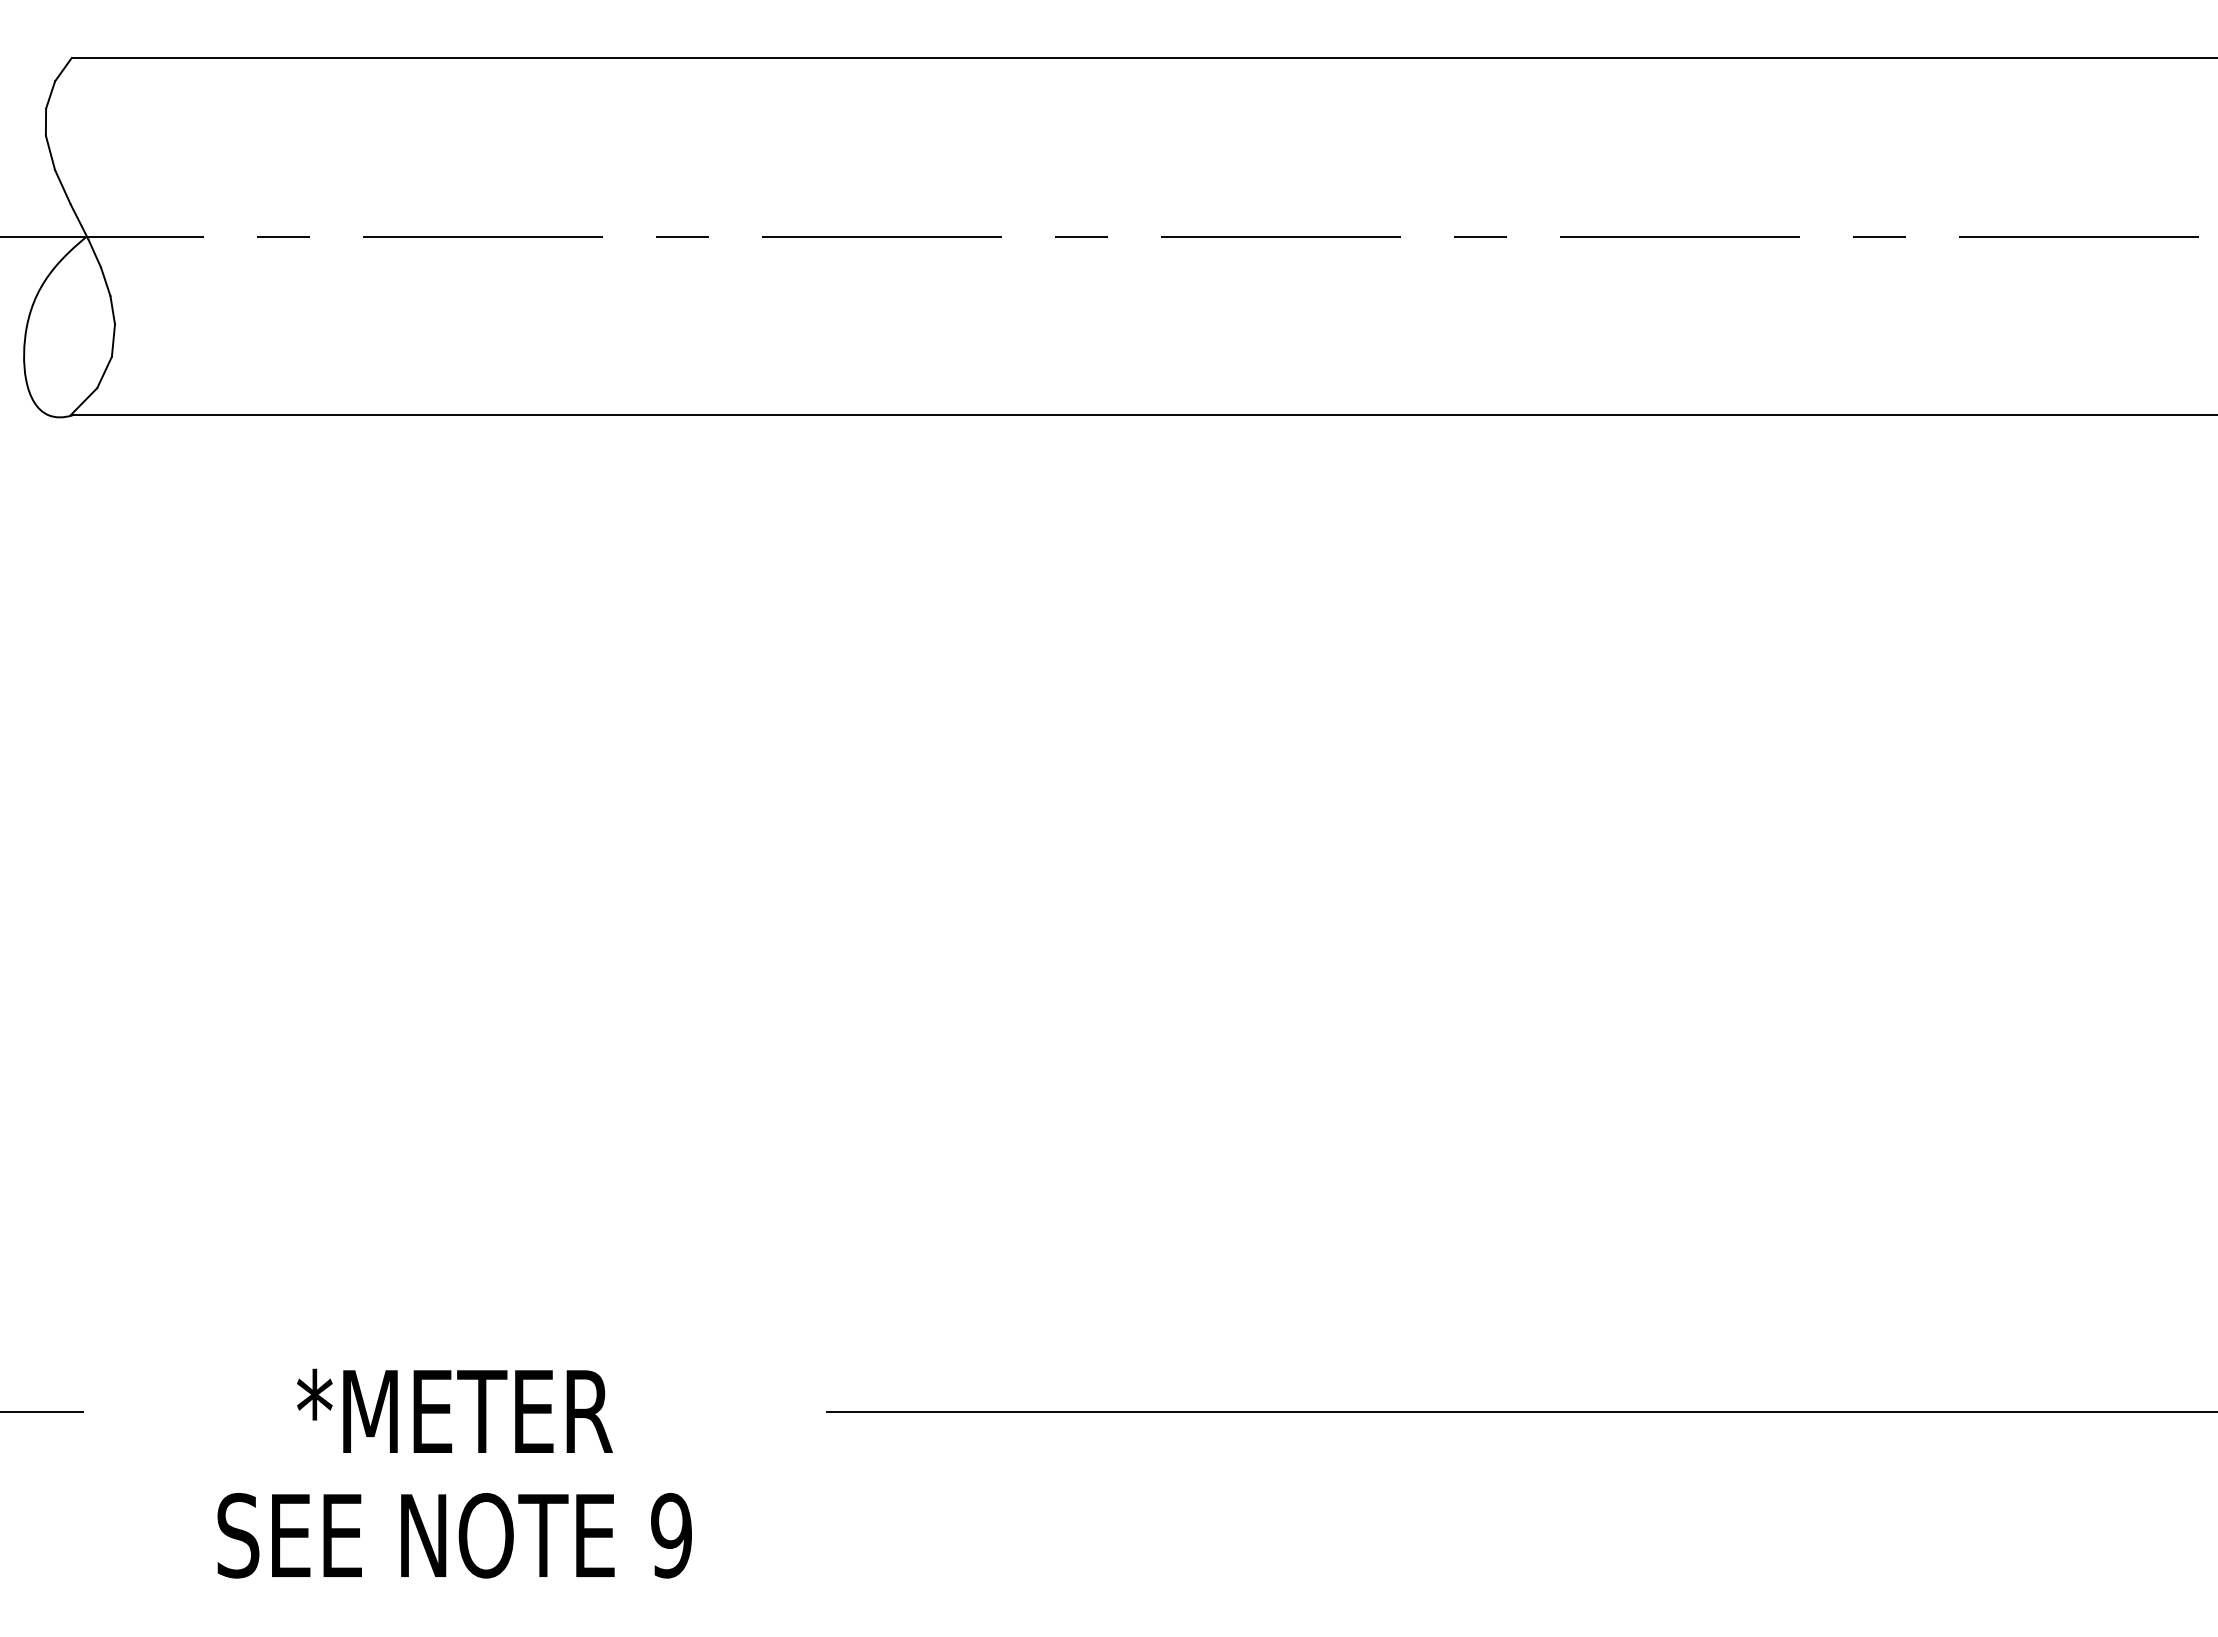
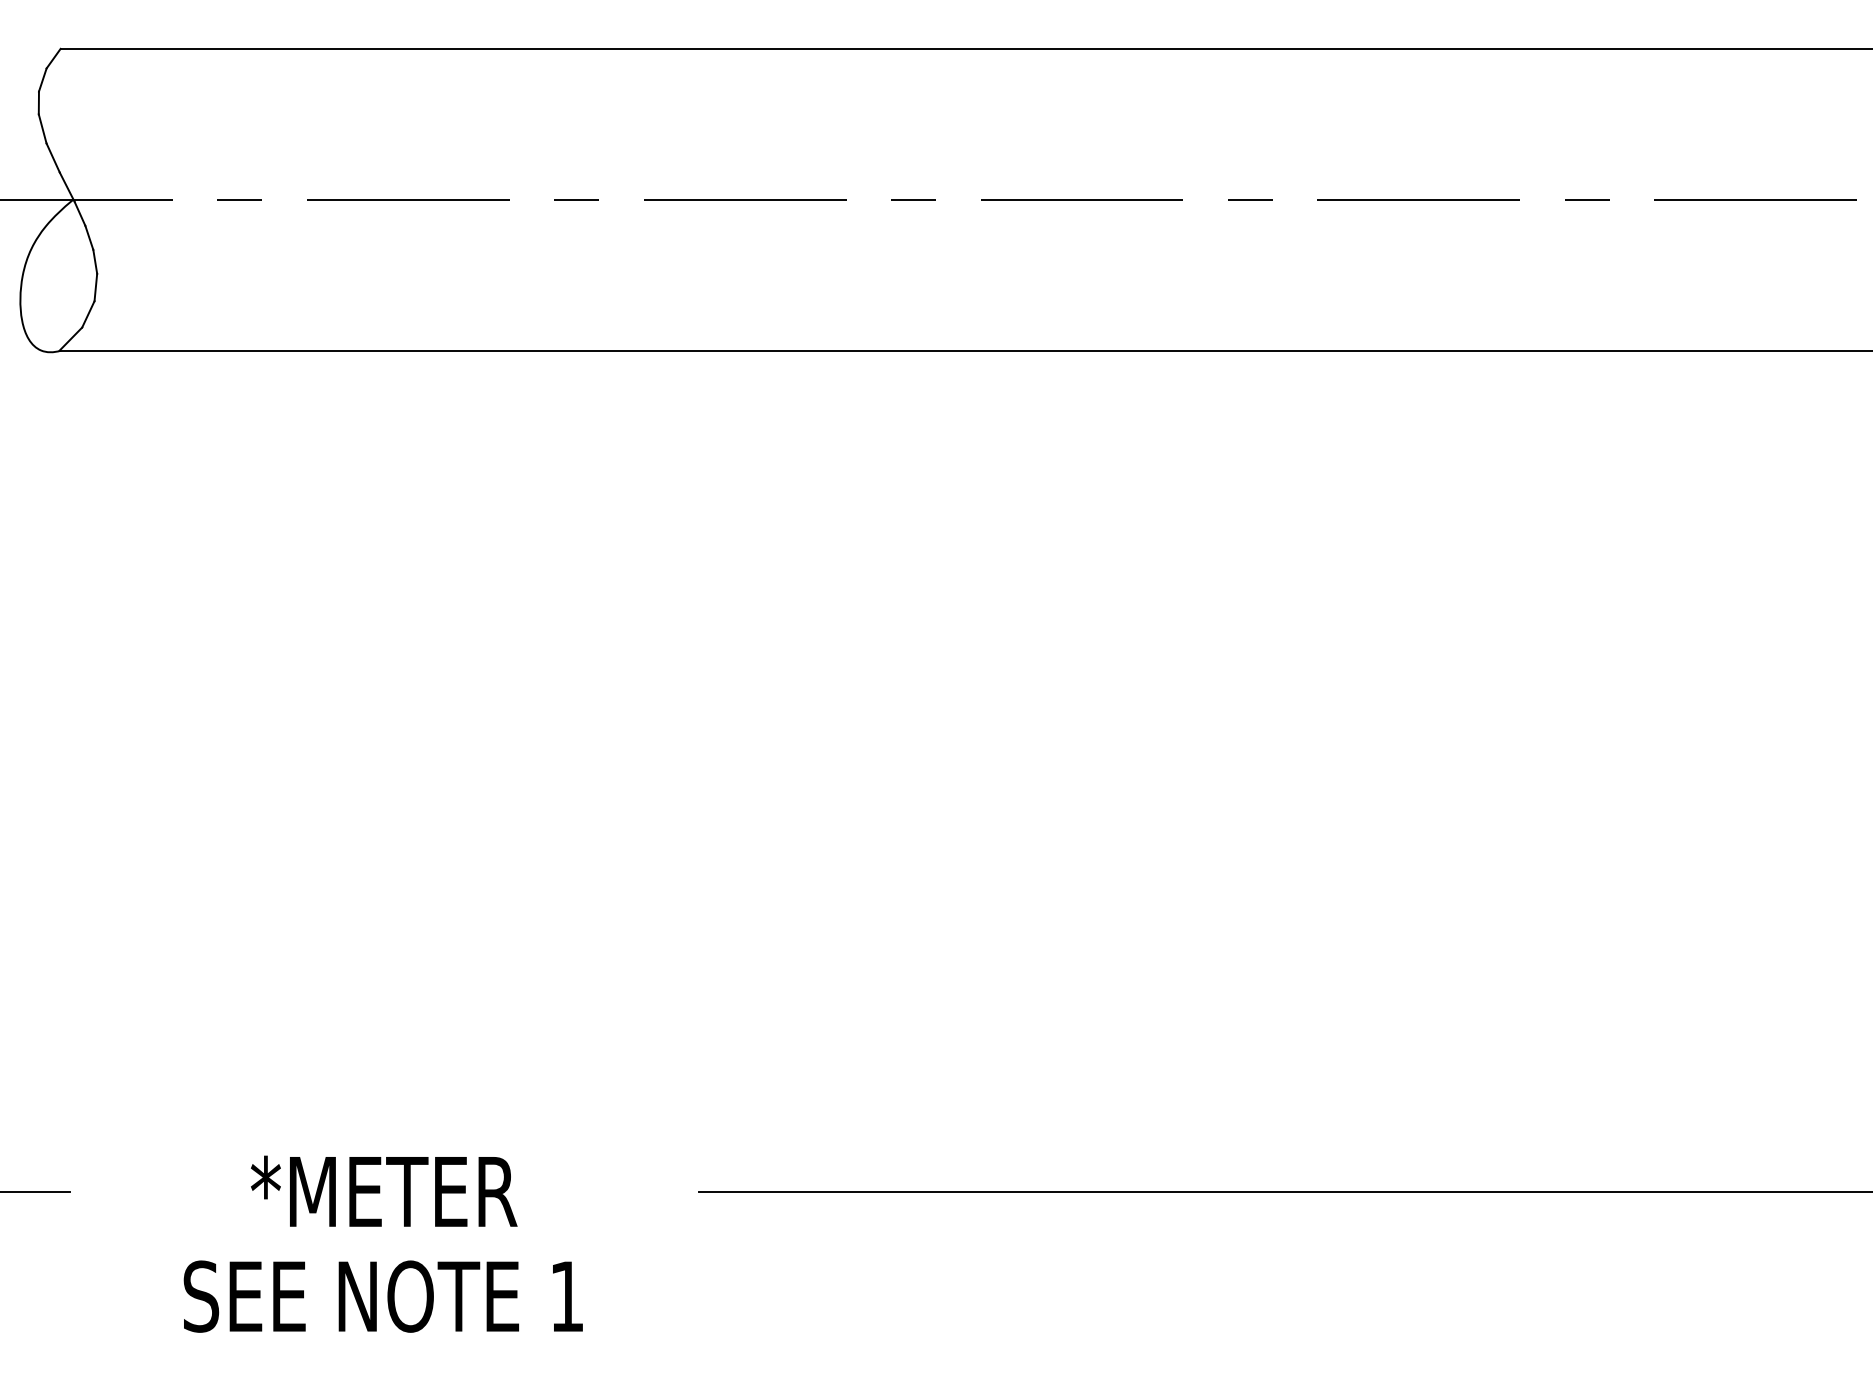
text: (671, 1535) -> (567, 1296), 9 -> 1

